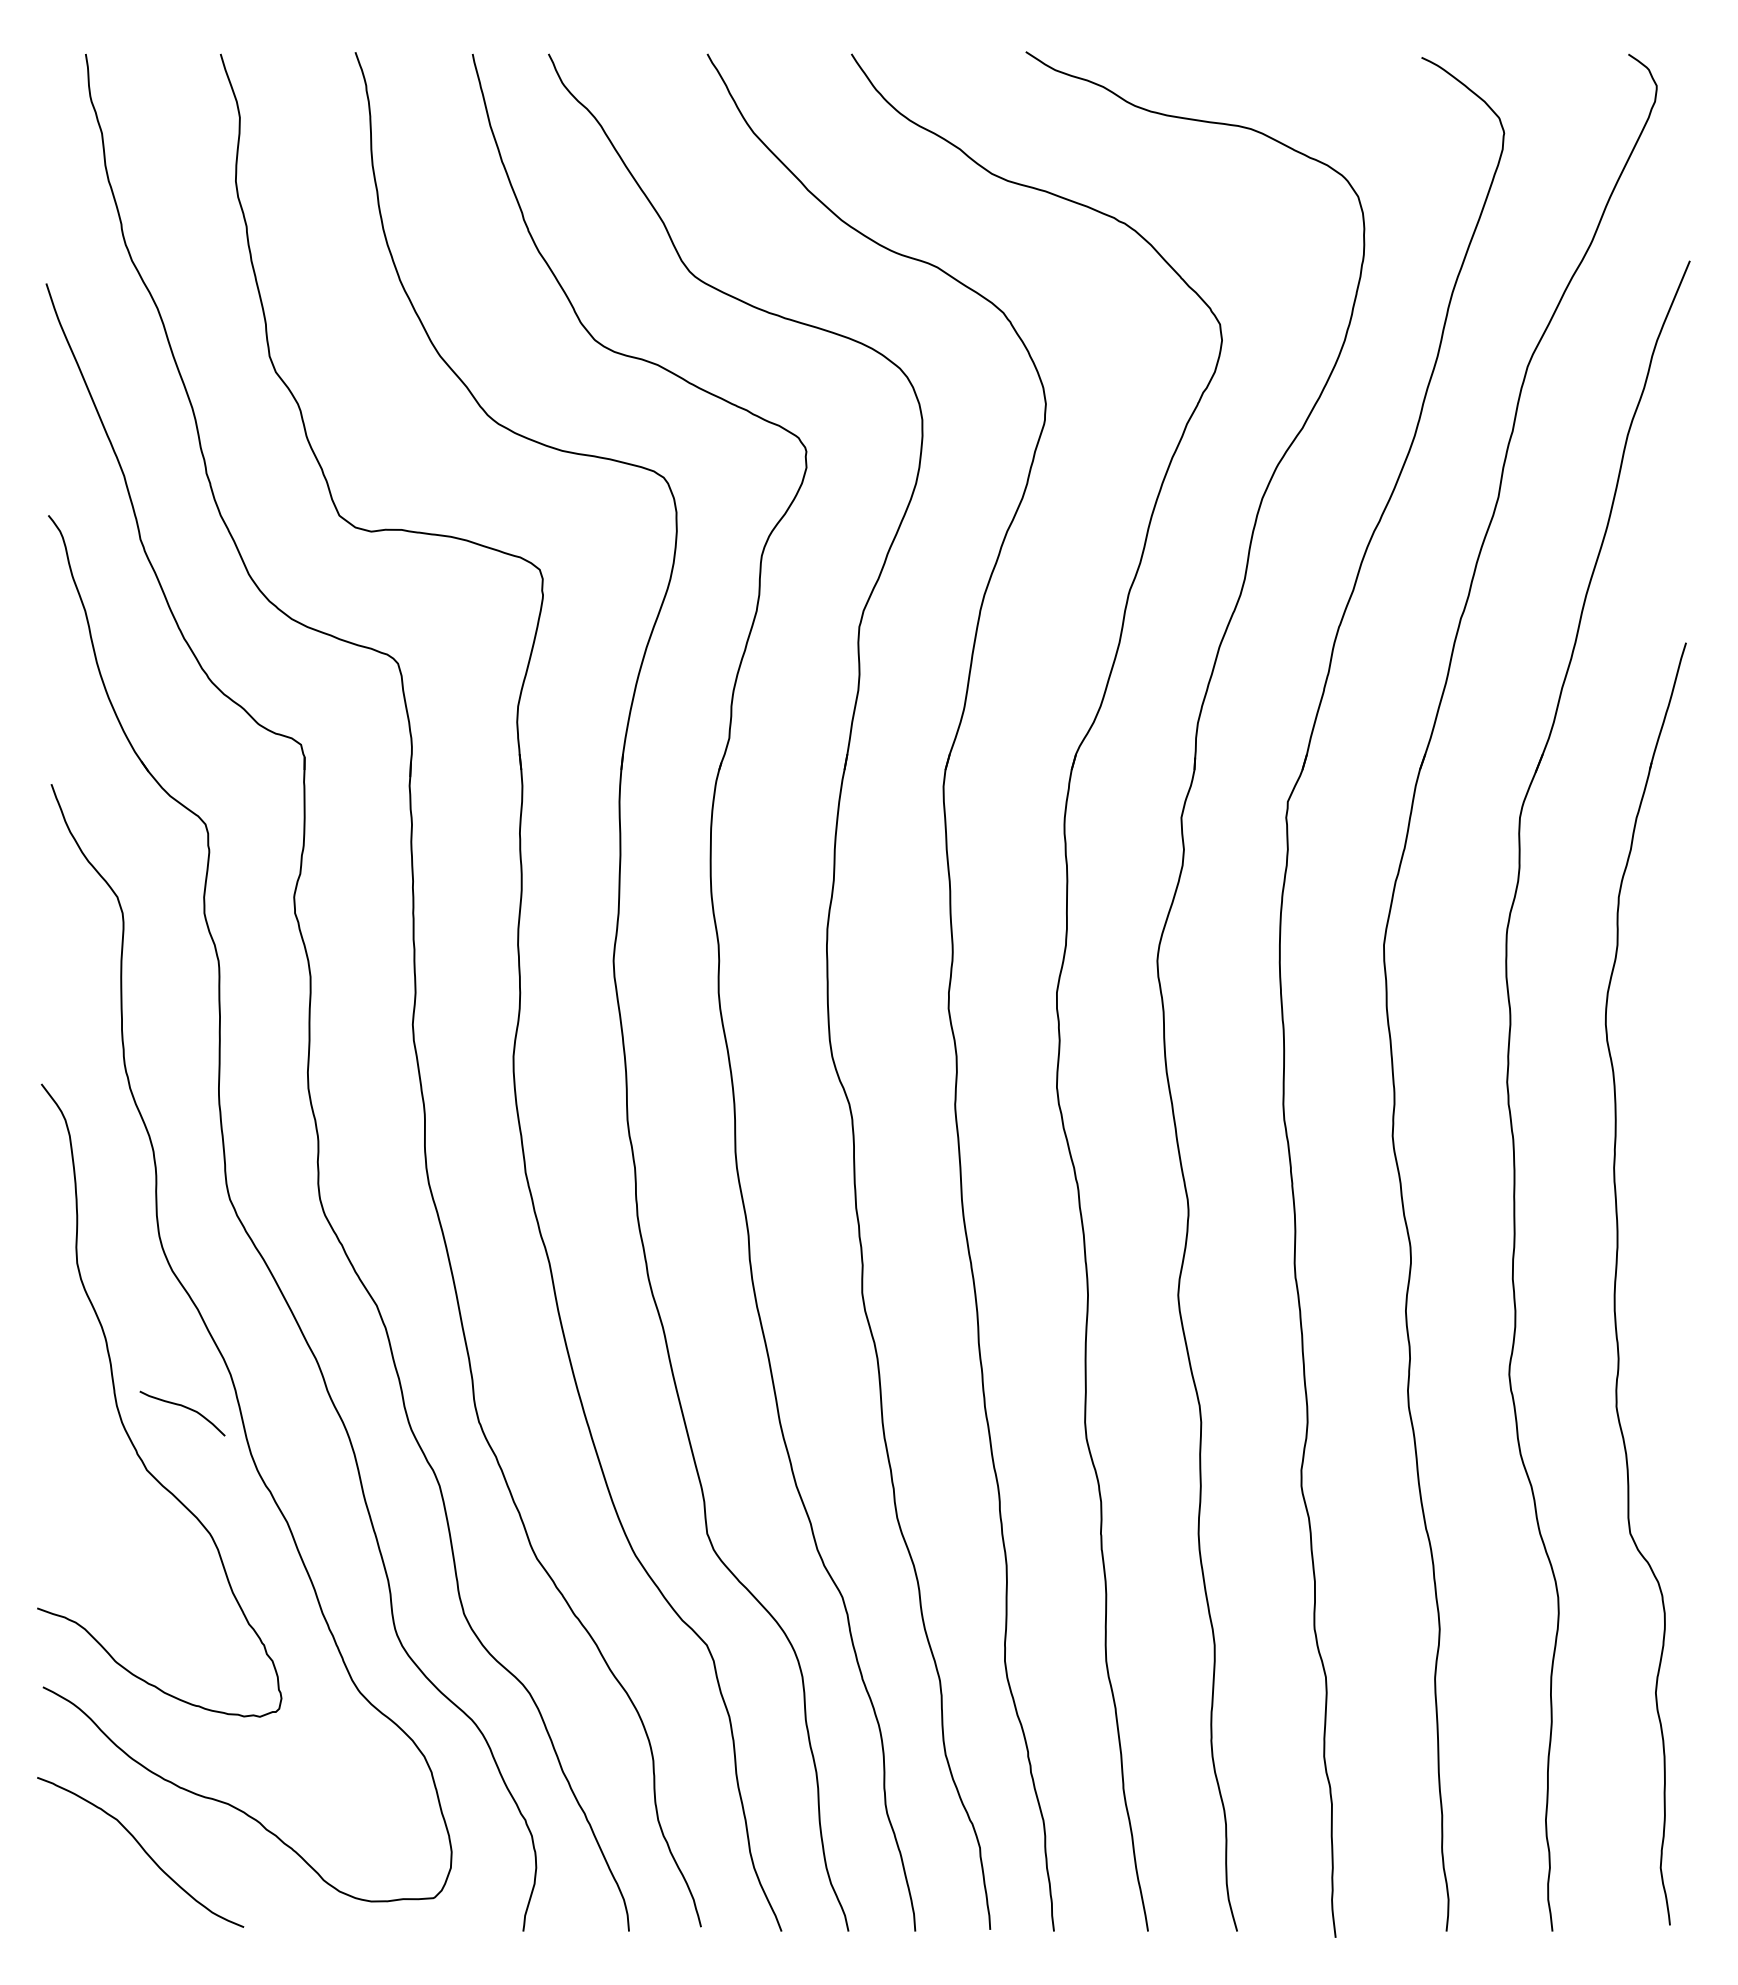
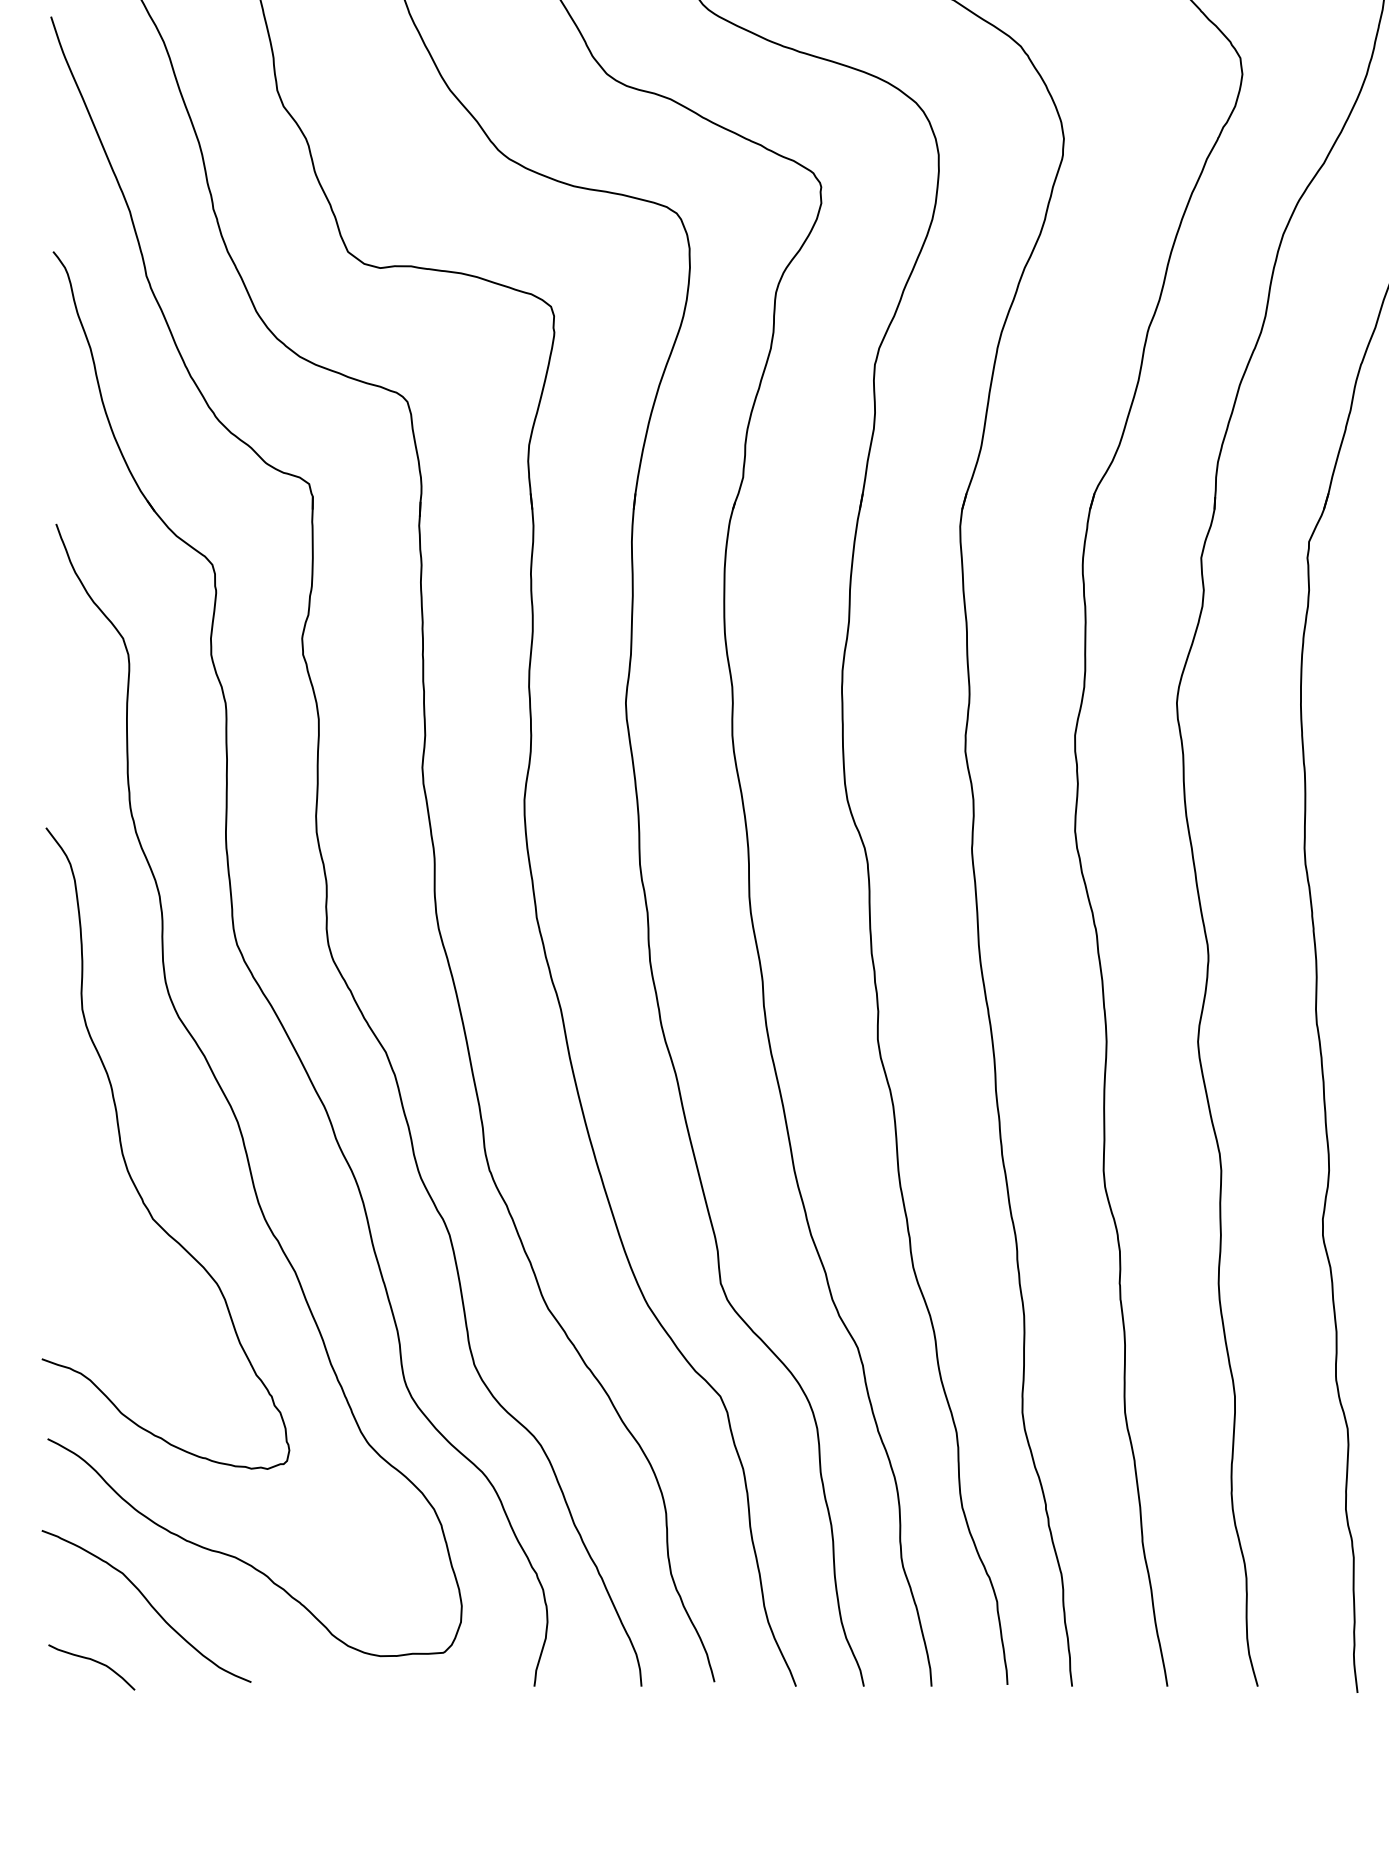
curve: (185, 1408) -> (94, 1662), moved

